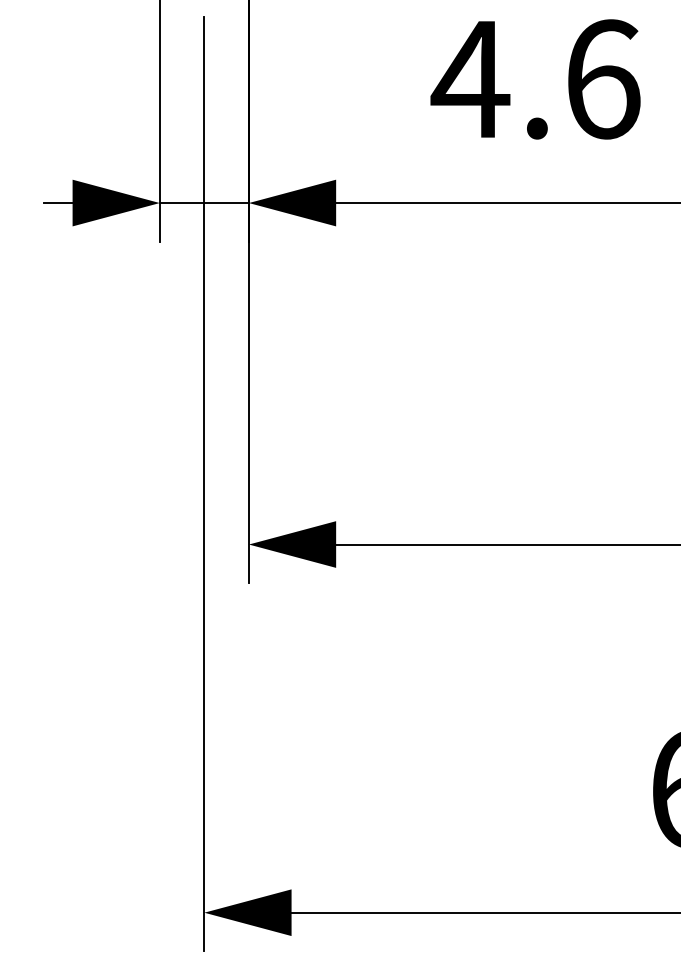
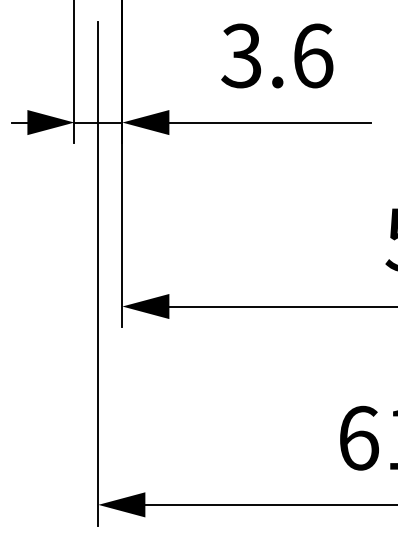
text: (470, 78) -> (241, 55), 4.6 -> 3.6

